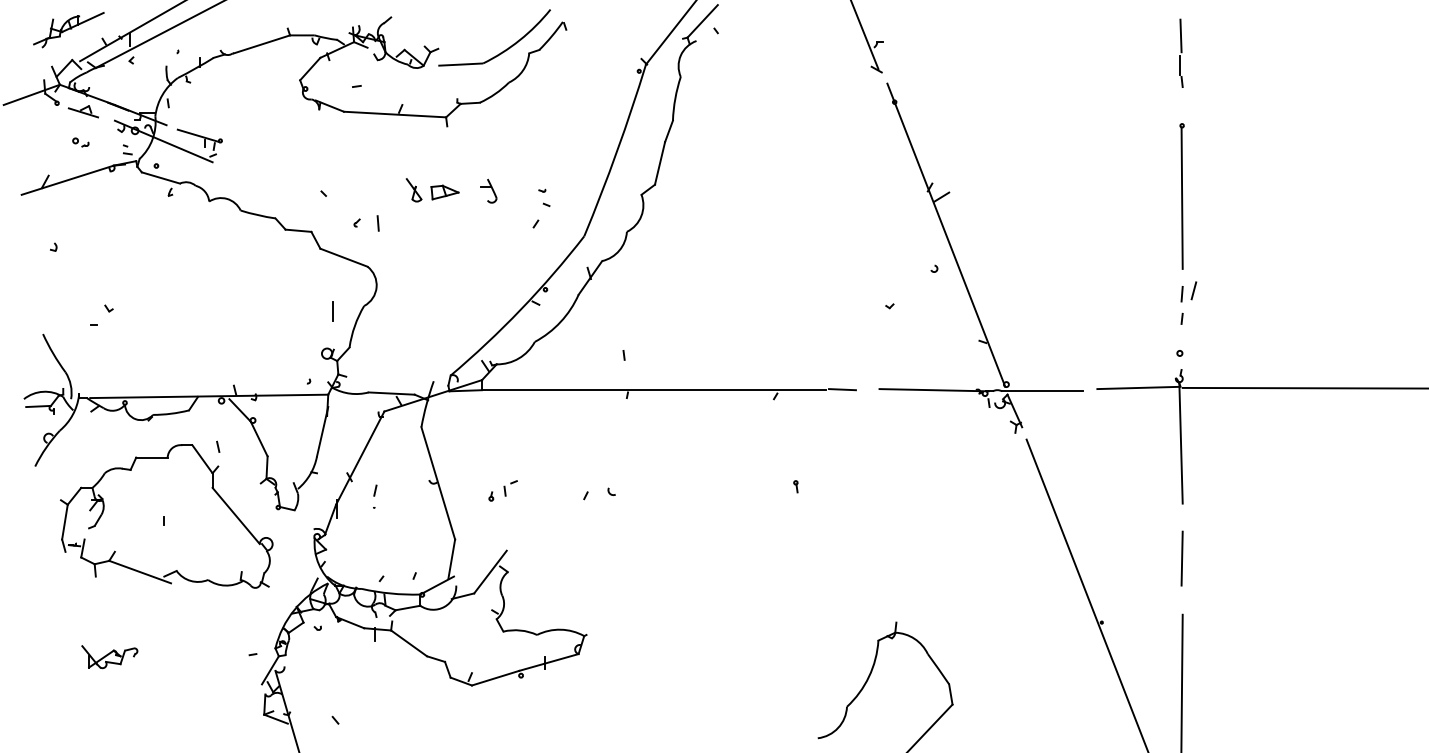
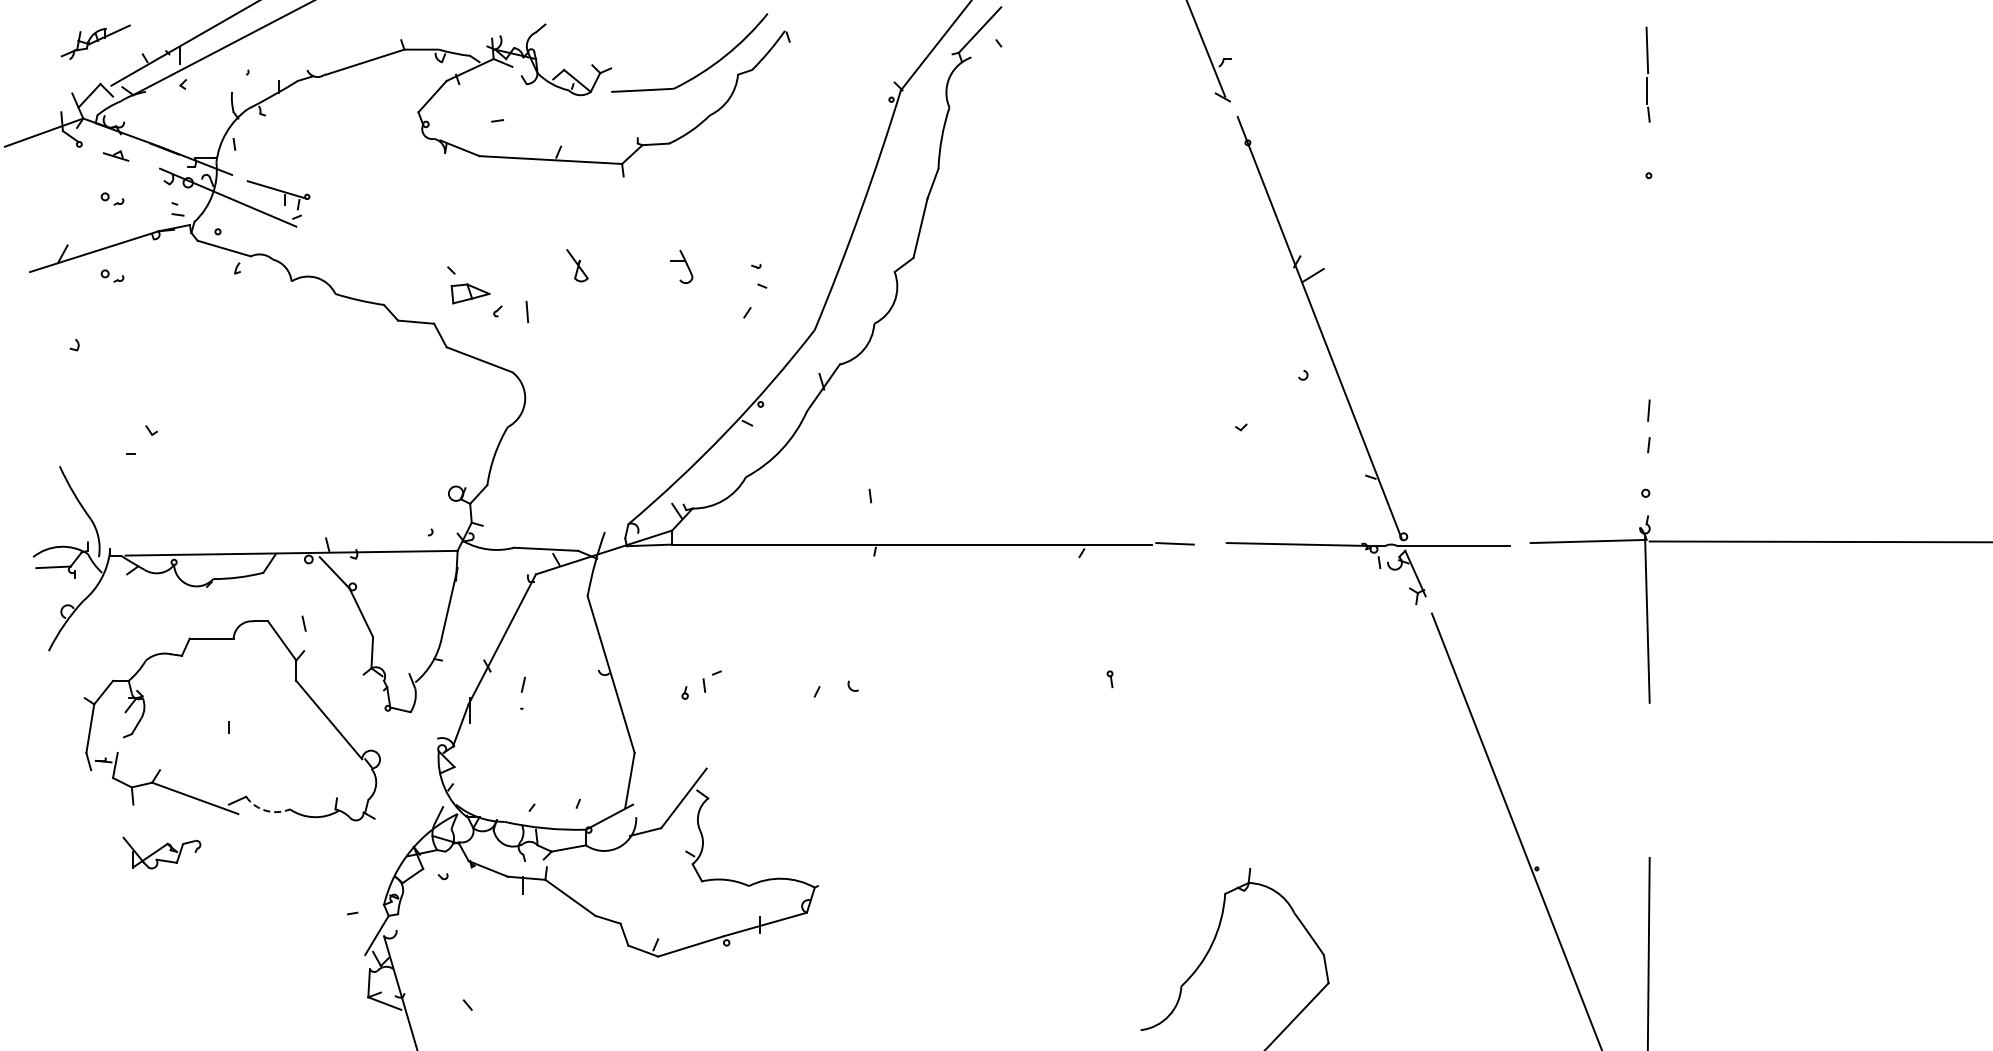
part: (68, 30) -> (95, 42), size x0.7
part: (82, 111) -> (115, 155), size x0.6
part: (444, 192) -> (470, 293), moved
part: (80, 197) -> (112, 275), added
line: (1181, 198) -> (1648, 276), removed
line: (1194, 290) -> (1665, 405), removed
line: (332, 311) -> (463, 434), removed
line: (1181, 558) -> (1648, 779), removed
arc: (190, 580) -> (265, 810), solid -> dashed
part: (109, 656) -> (161, 852), moved

